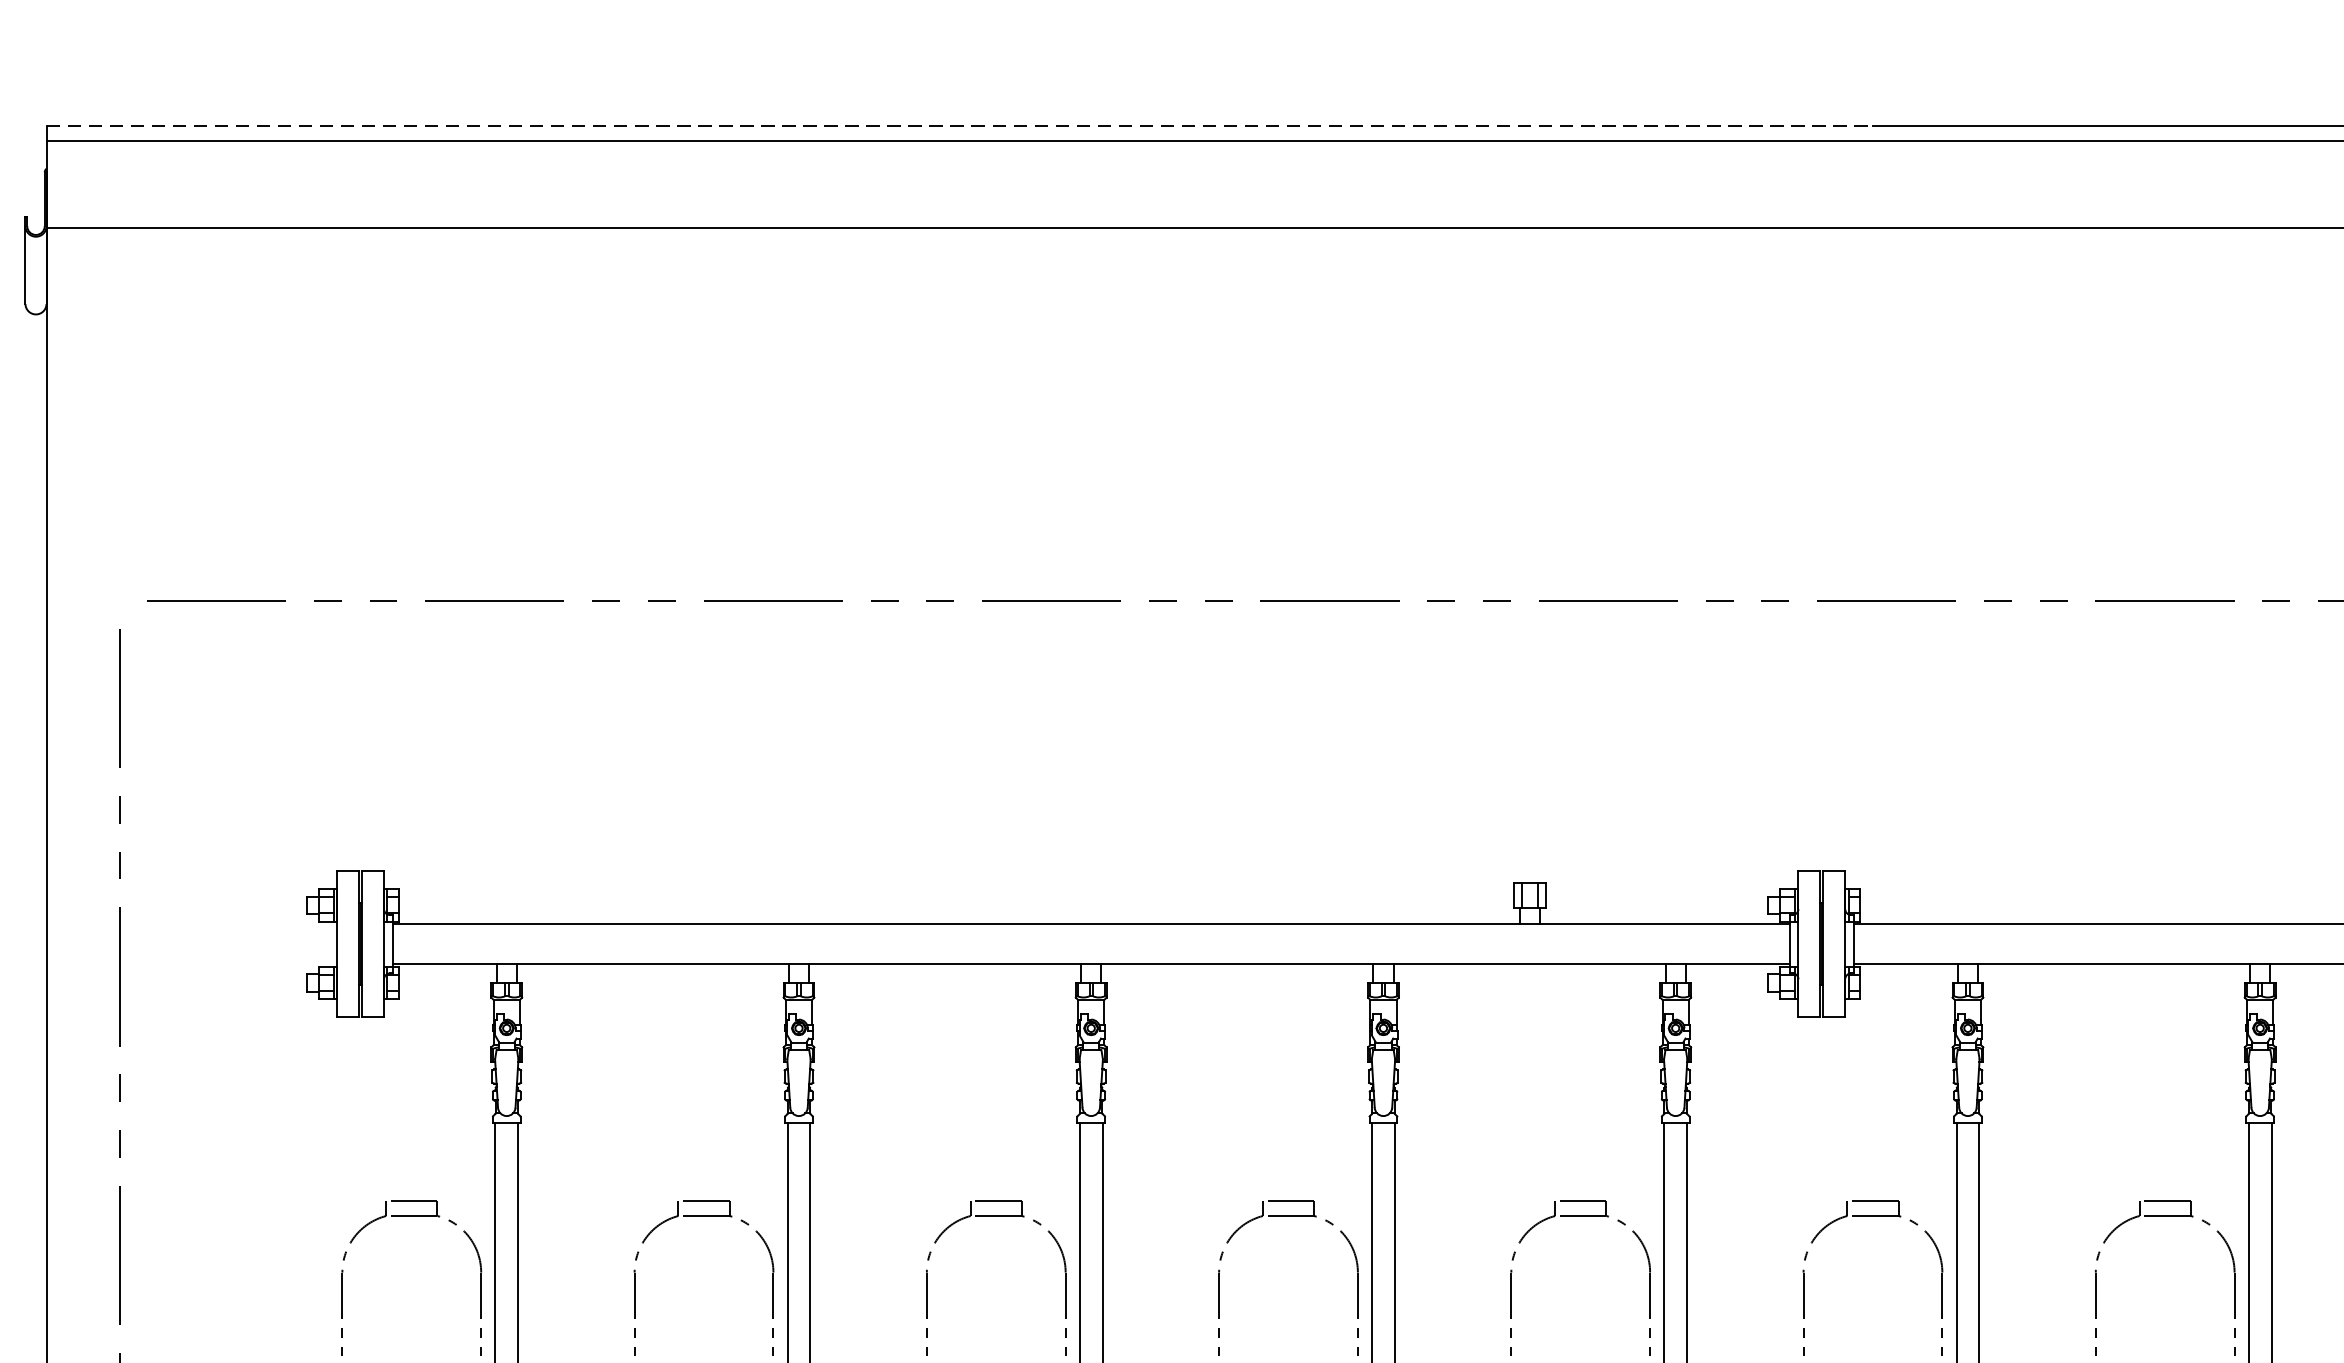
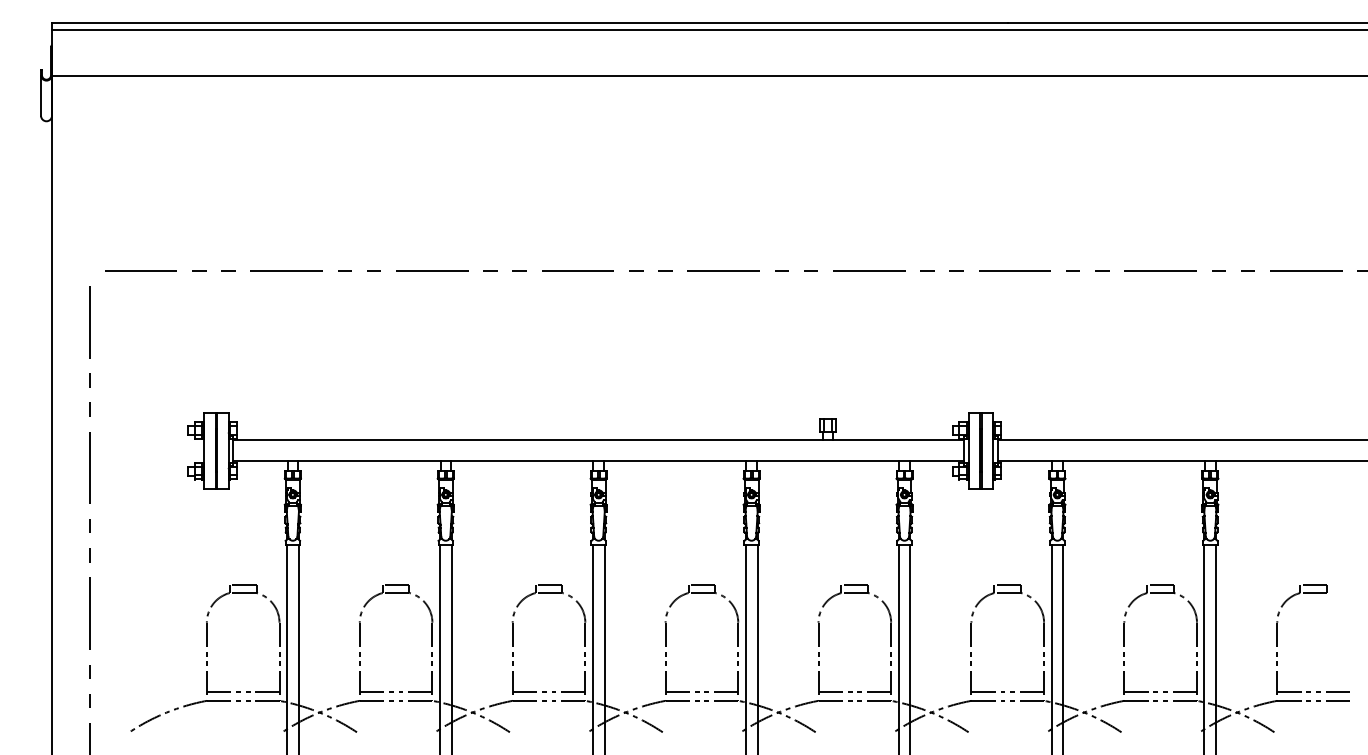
line: (958, 125) -> (529, 22), dashed -> solid

